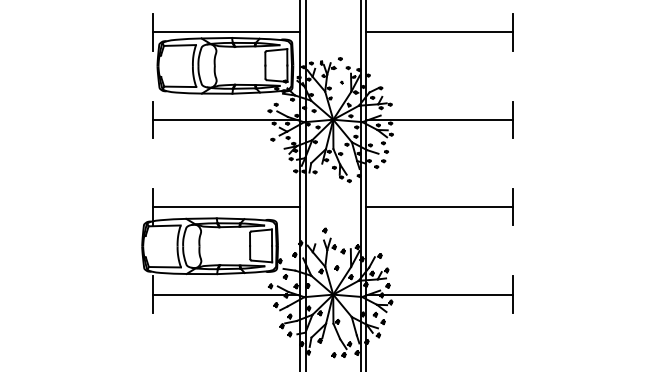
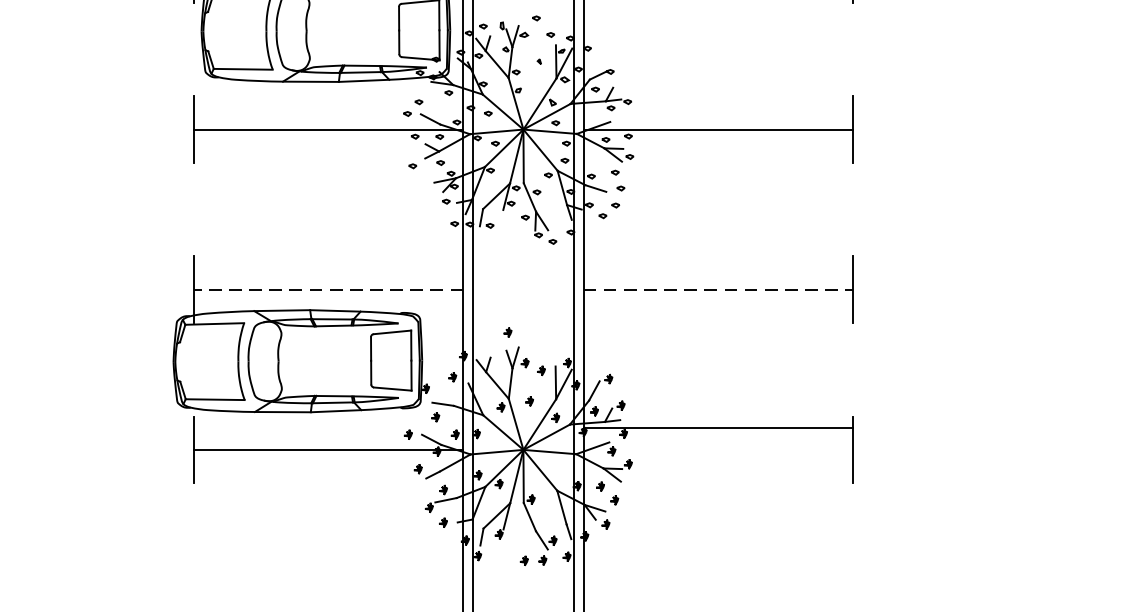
line: (226, 207) -> (327, 290), solid -> dashed
line: (439, 207) -> (717, 290), solid -> dashed
line: (439, 294) -> (717, 427), moved

